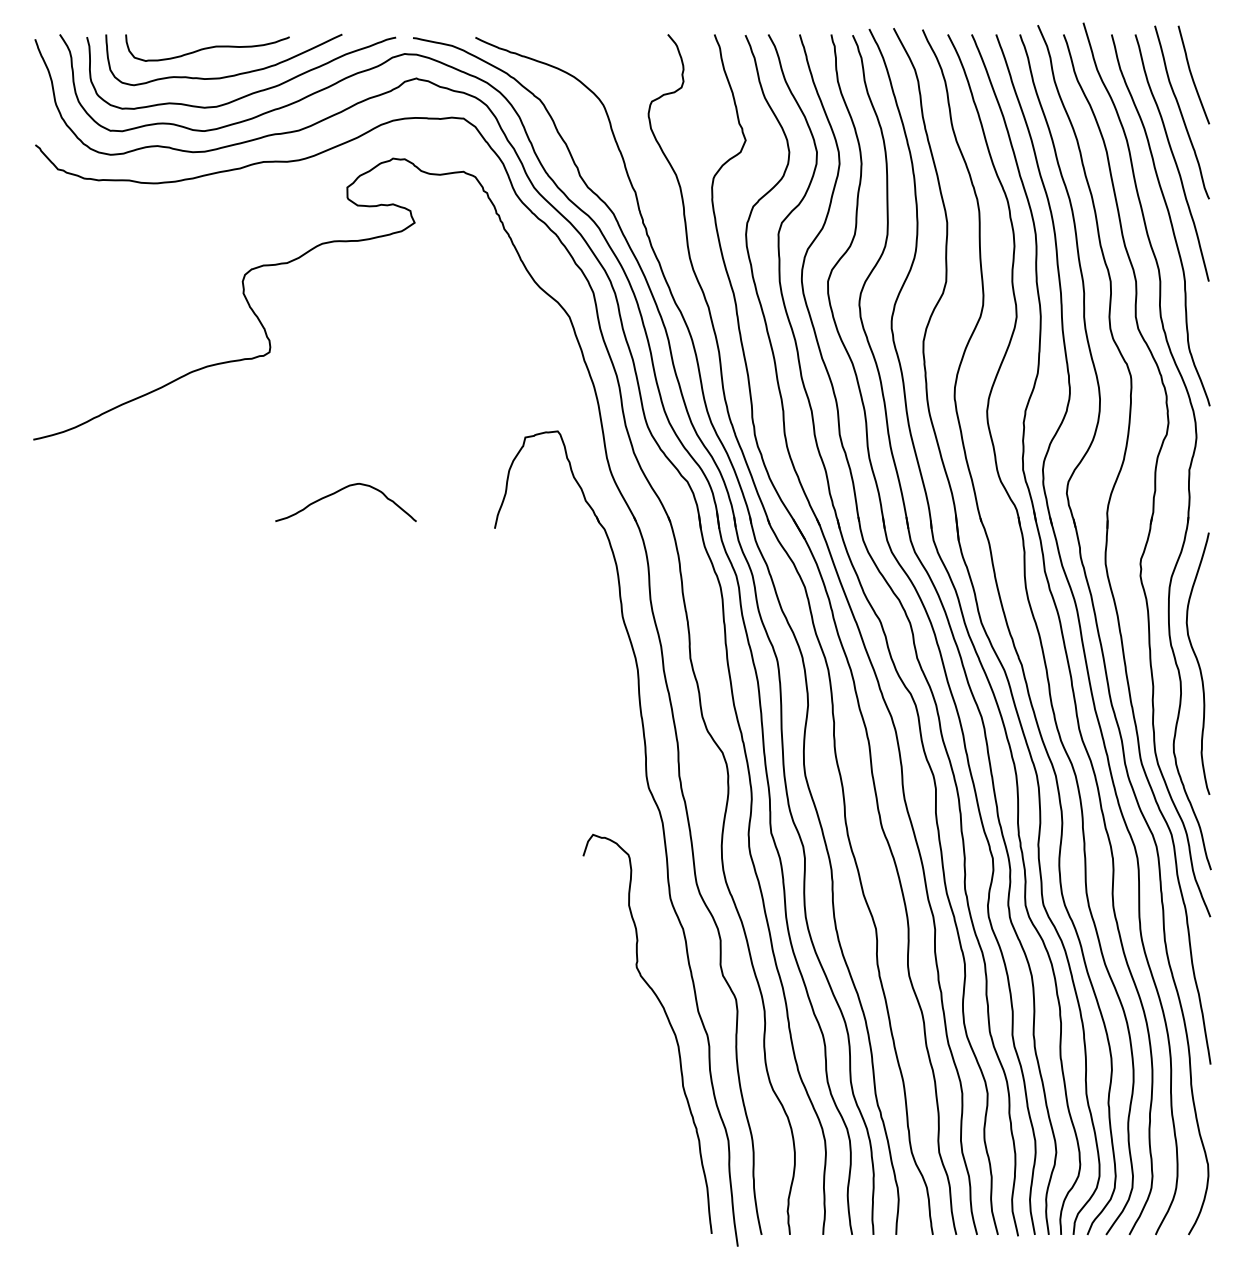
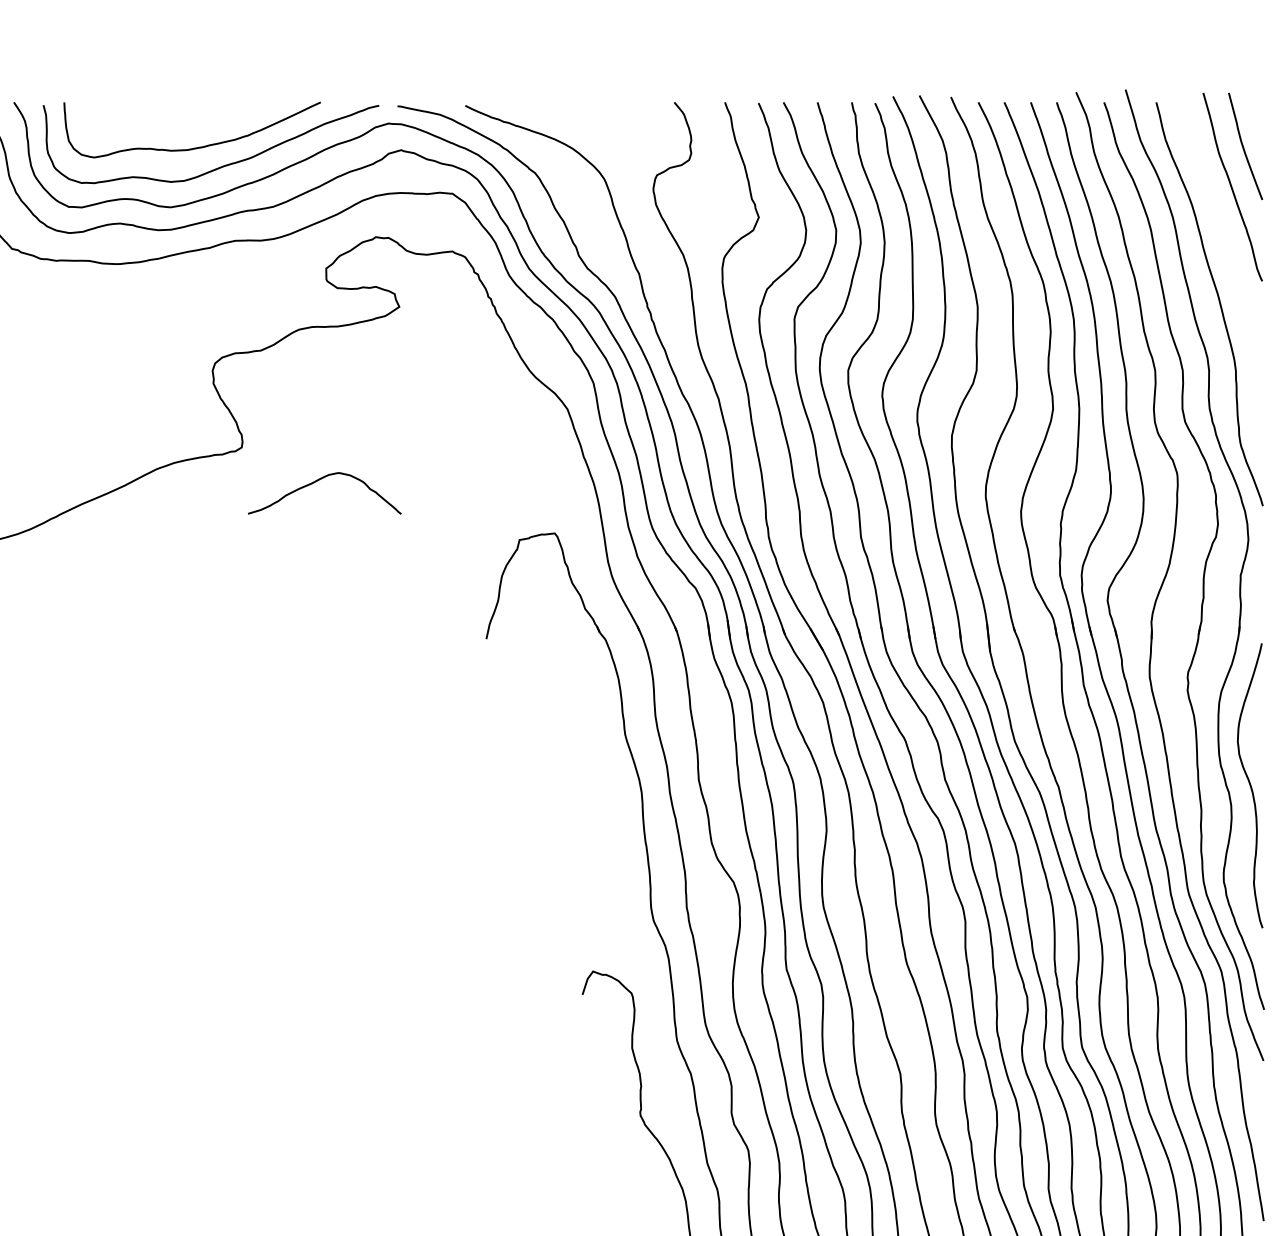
curve: (207, 47) -> (174, 116), removed
curve: (1172, 156) -> (1222, 234), removed
curve: (338, 492) -> (316, 482), moved

